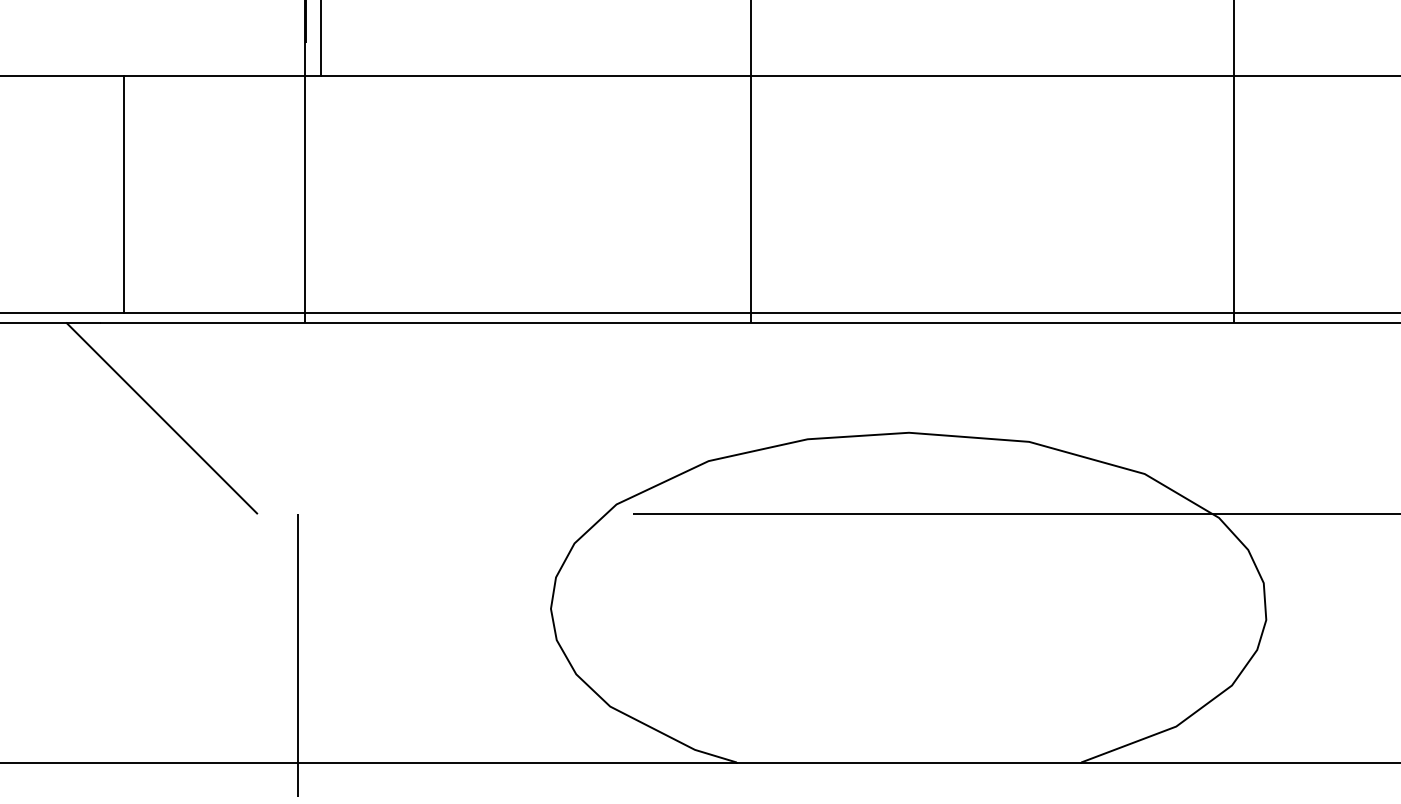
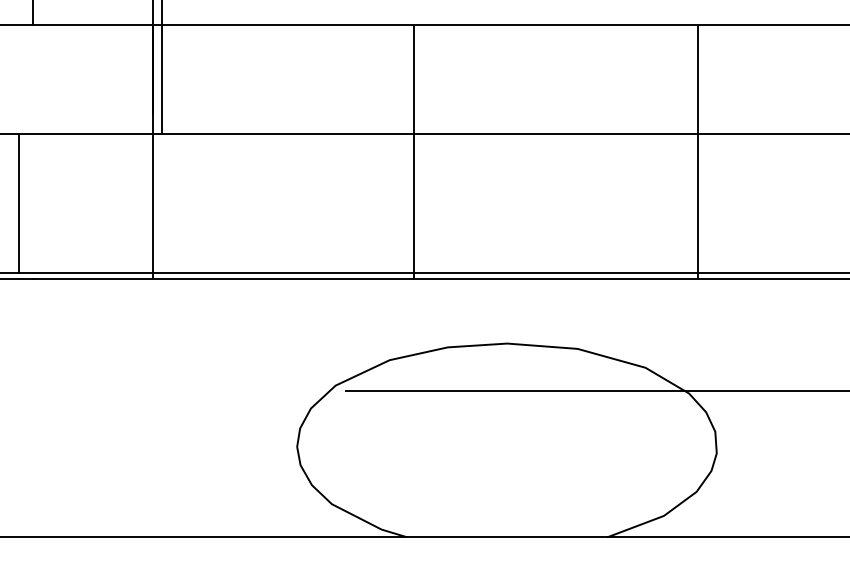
line: (123, 193) -> (18, 203), moved
line: (161, 417) -> (68, 334), removed
line: (297, 654) -> (148, 473), removed

